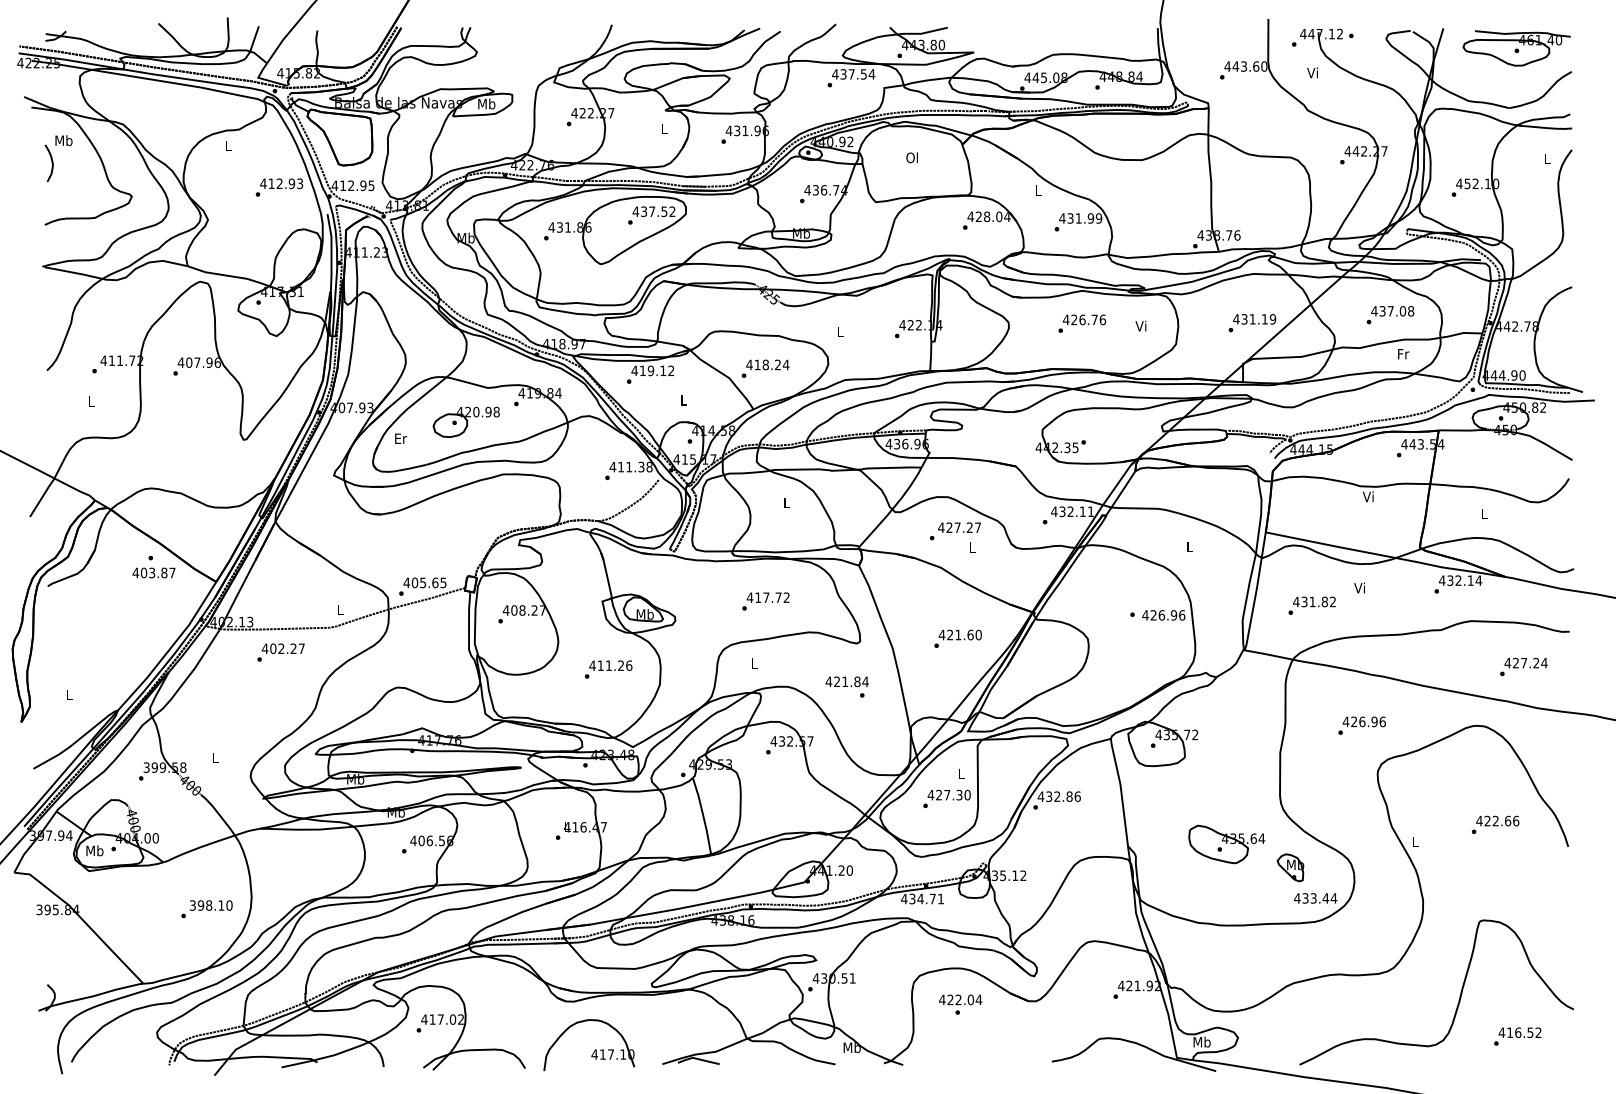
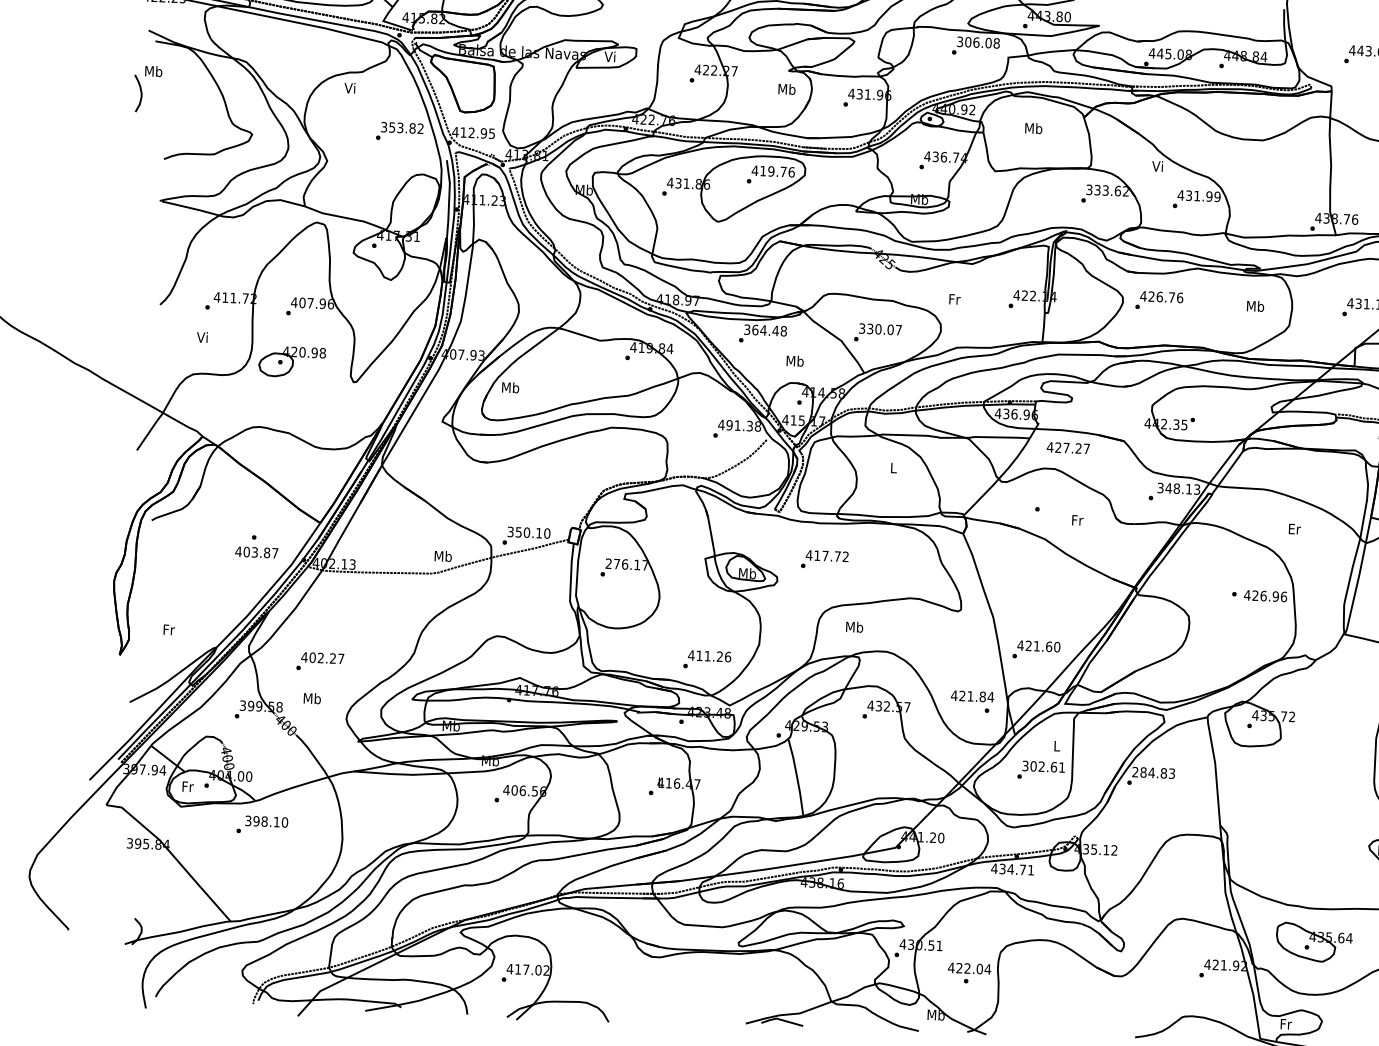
text: (853, 74) -> (978, 42), 437.54 -> 306.08
text: (486, 103) -> (610, 56), Mb -> Vi
text: (663, 128) -> (786, 88), L -> Mb
text: (227, 145) -> (349, 87), L -> Vi
text: (912, 157) -> (1033, 128), Ol -> Mb
part: (58, 158) -> (147, 89), moved
text: (281, 183) -> (402, 127), 412.93 -> 353.82
text: (1037, 190) -> (1157, 166), L -> Vi
text: (658, 211) -> (777, 171), 437.52 -> 419.76
text: (988, 216) -> (1107, 190), 428.04 -> 333.62
text: (1082, 323) -> (1159, 300), moved
text: (1141, 325) -> (1255, 305), Vi -> Mb
text: (840, 331) -> (954, 299), L -> Fr
text: (767, 364) -> (880, 328), 418.24 -> 330.07
text: (652, 370) -> (765, 330), 419.12 -> 364.48
text: (683, 399) -> (794, 360), L -> Mb
text: (90, 401) -> (202, 337), L -> Vi
part: (465, 422) -> (291, 362), moved
text: (400, 438) -> (510, 387), Er -> Mb
text: (621, 466) -> (730, 424), 411.38 -> 491.38
text: (1072, 511) -> (1178, 488), 432.11 -> 348.13
text: (959, 527) -> (1068, 447), moved
text: (972, 547) -> (1077, 520), L -> Fr
text: (1190, 547) -> (1295, 529), L -> Er
text: (153, 567) -> (256, 546), moved
text: (424, 582) -> (528, 532), 405.65 -> 350.10
text: (765, 601) -> (824, 559), moved
text: (340, 609) -> (443, 555), L -> Mb
text: (519, 610) -> (622, 564), 408.27 -> 276.17
text: (957, 638) -> (1035, 649), moved
text: (280, 652) -> (319, 661), moved
text: (754, 663) -> (854, 627), L -> Mb
text: (608, 669) -> (707, 659), moved
text: (846, 686) -> (971, 701), moved
text: (69, 694) -> (168, 629), L -> Fr
text: (215, 757) -> (312, 698), L -> Mb
text: (948, 794) -> (1042, 766), 427.30 -> 302.61
text: (1058, 796) -> (1152, 772), 432.86 -> 284.83
part: (1226, 844) -> (1313, 942), moved
text: (94, 850) -> (187, 786), Mb -> Fr
text: (206, 909) -> (261, 825), moved
text: (960, 1004) -> (969, 973), moved
text: (1201, 1041) -> (1285, 1023), Mb -> Fr
part: (594, 1050) -> (678, 1007), removed

